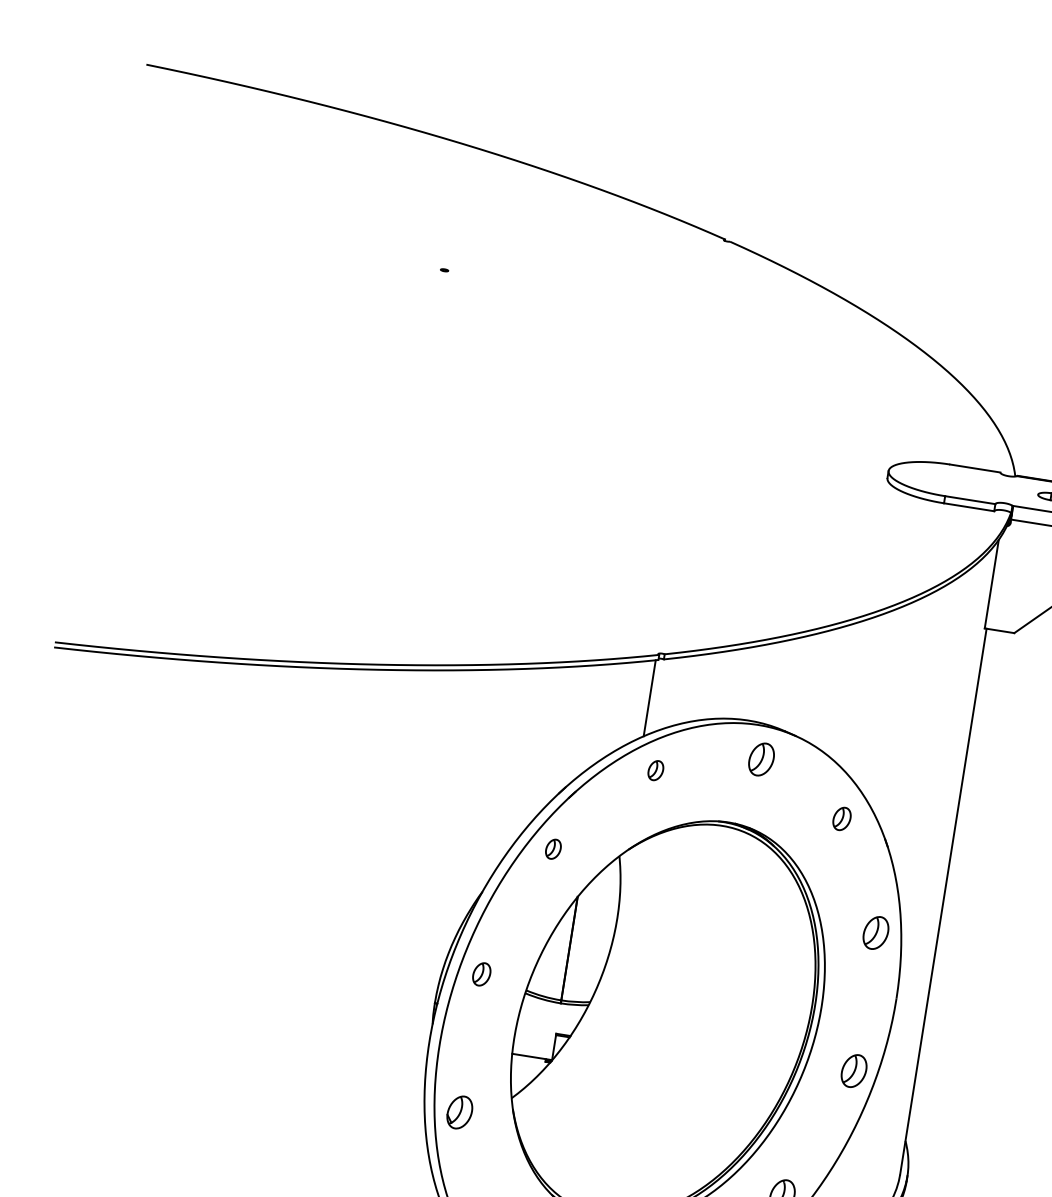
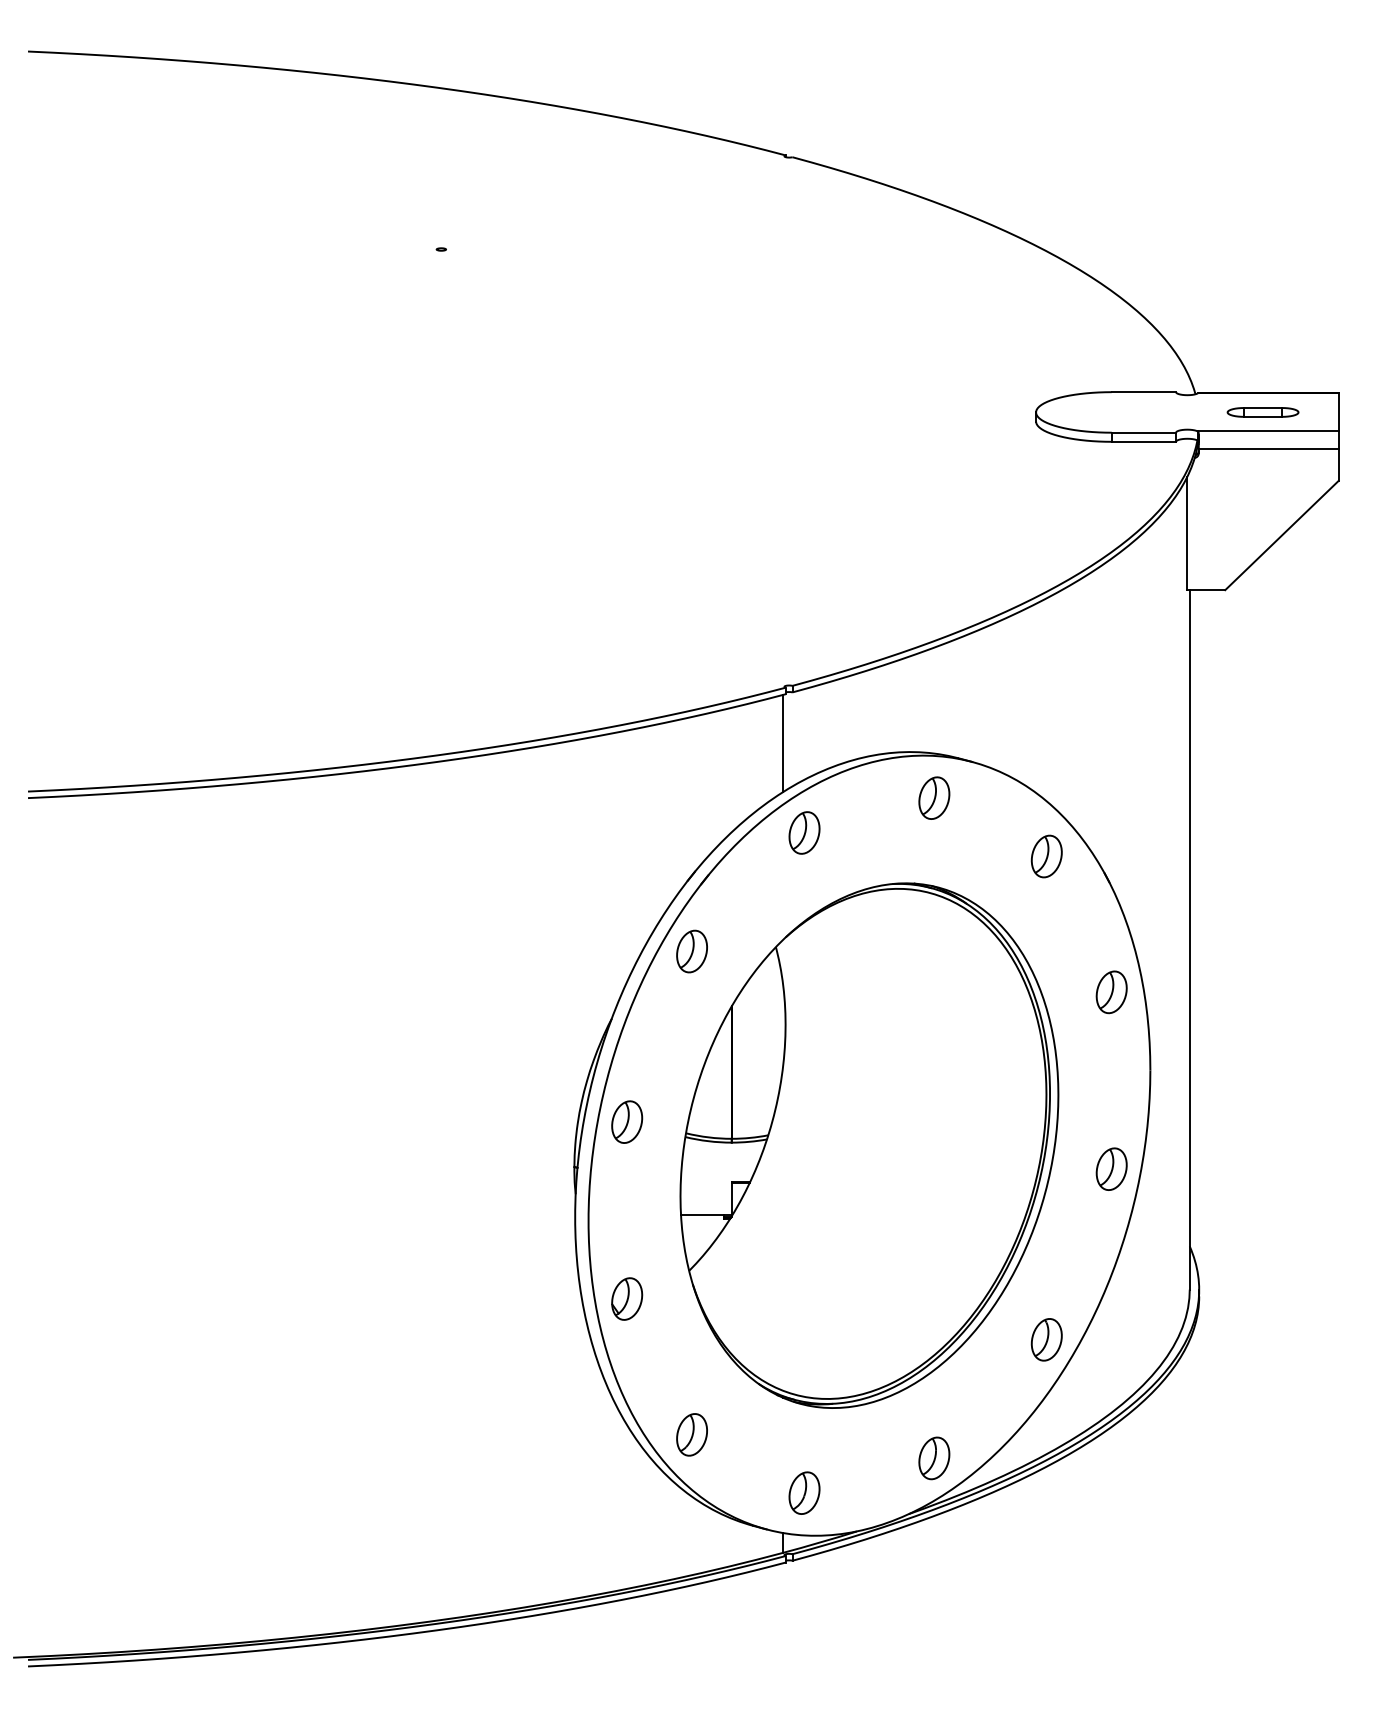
part: (655, 770) -> (804, 832), size x1.67
part: (841, 818) -> (1046, 856), size x1.43
part: (553, 849) -> (691, 951), size x1.67
part: (482, 973) -> (627, 1121), size x1.43

